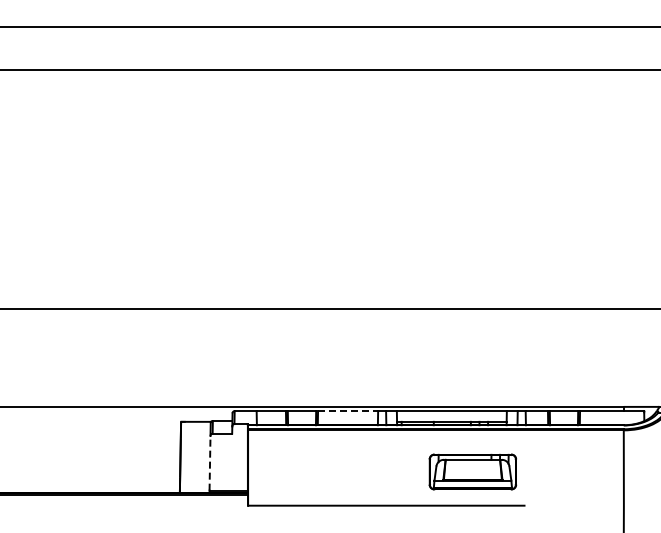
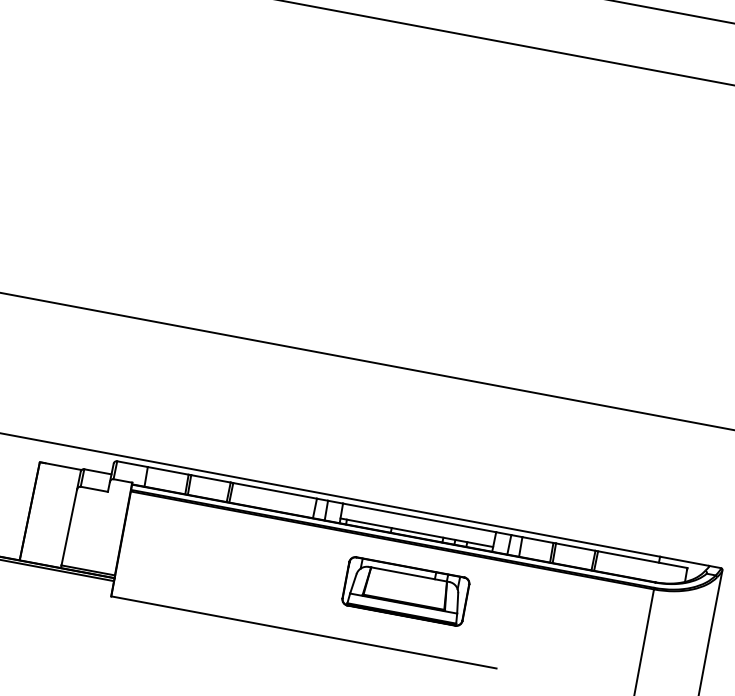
line: (348, 411) -> (275, 491), dashed -> solid
line: (210, 462) -> (70, 526), dashed -> solid
part: (472, 471) -> (405, 590), moved

